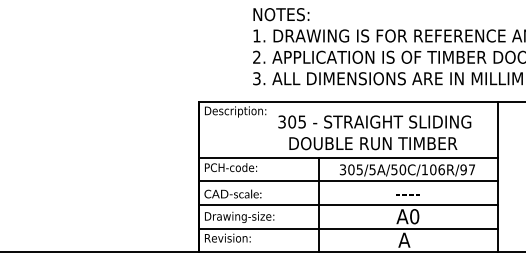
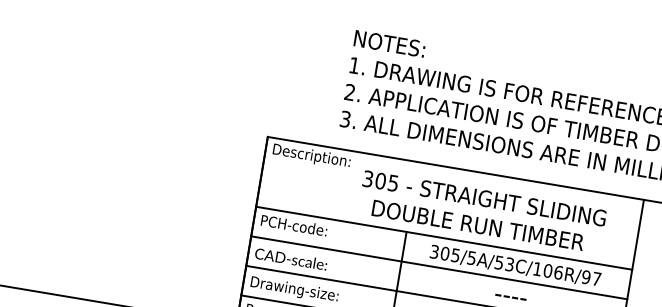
text: (402, 169) -> (509, 264), 305/5A/50C/106R/97 -> 305/5A/53C/106R/97

